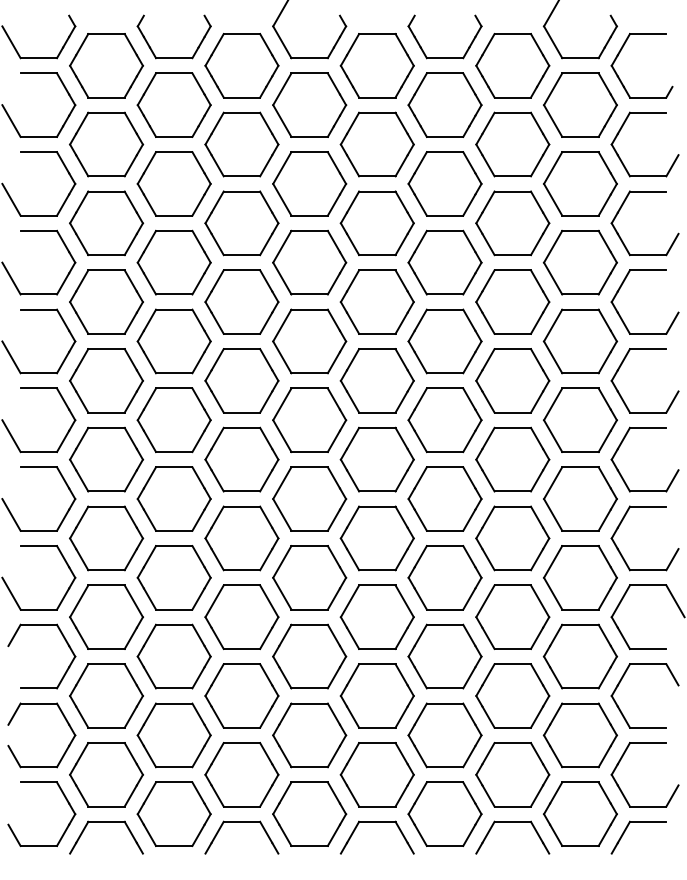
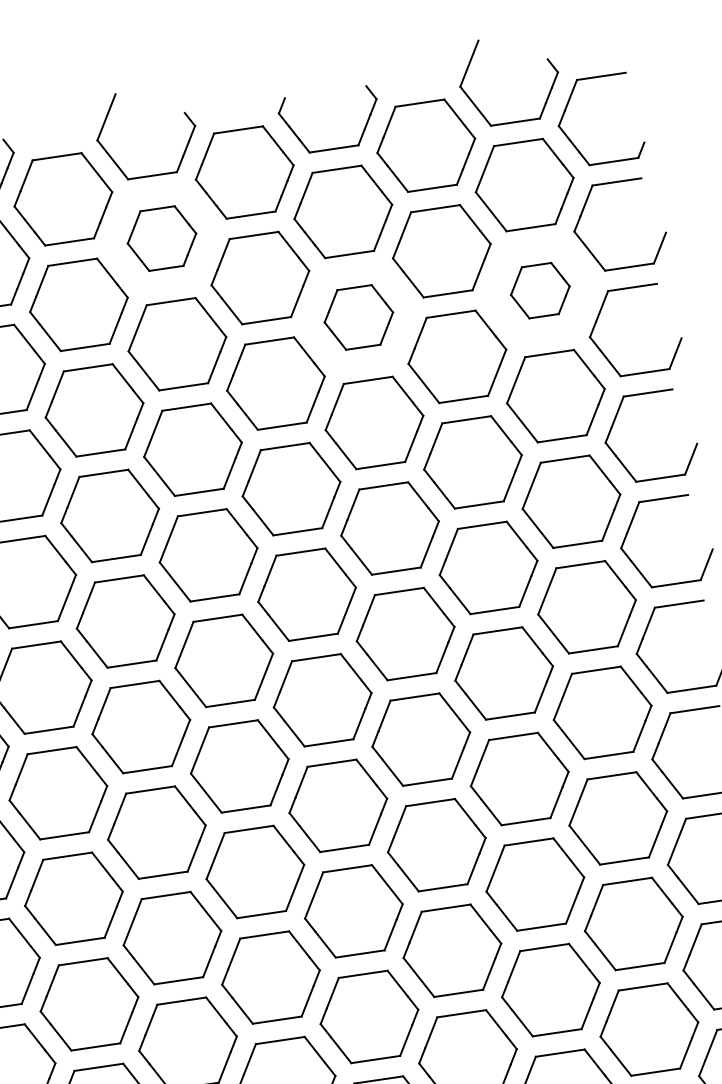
part: (309, 104) -> (161, 237), size x0.7
part: (444, 183) -> (358, 316), size x0.7
part: (580, 183) -> (540, 290), size x0.6

